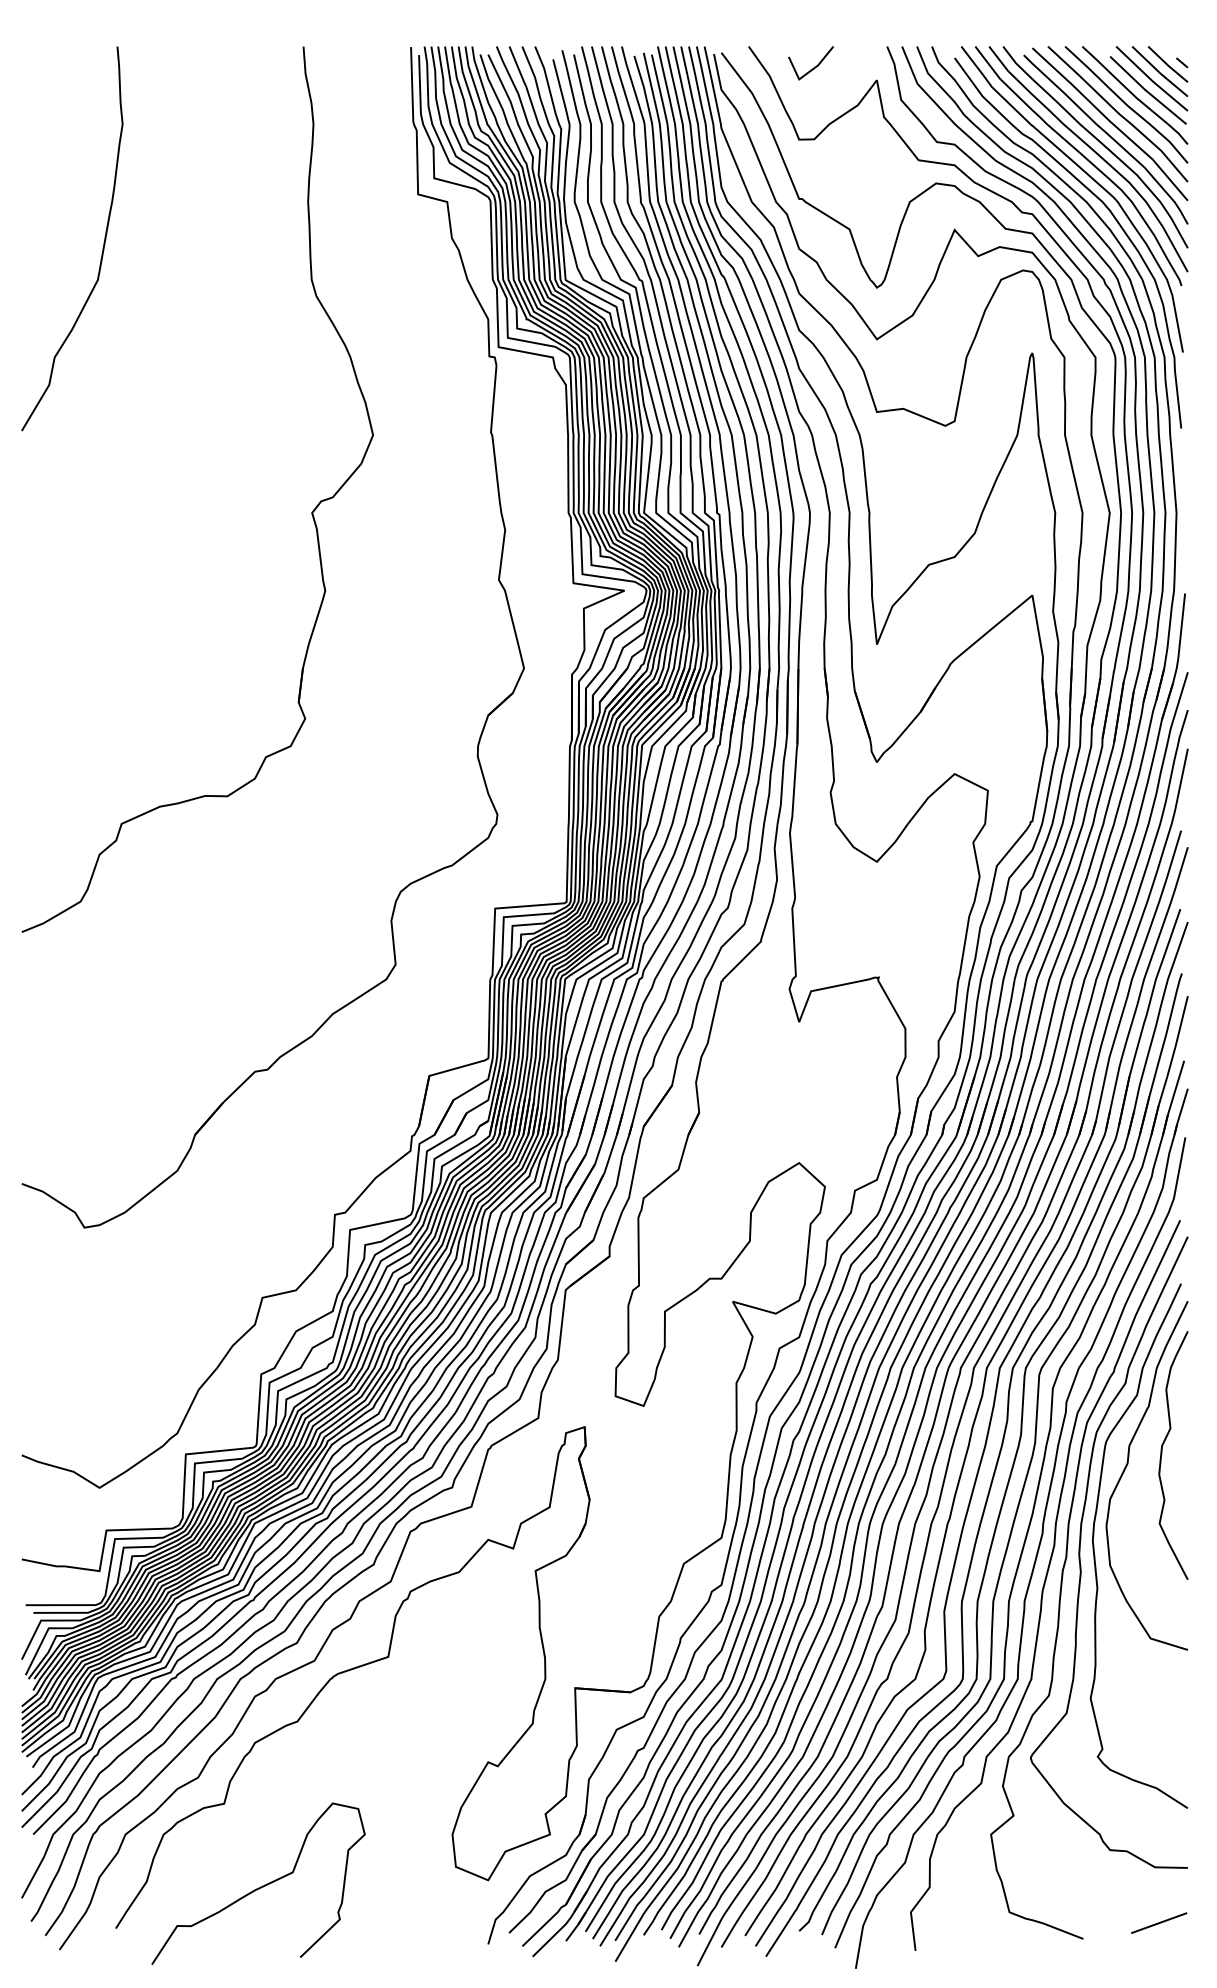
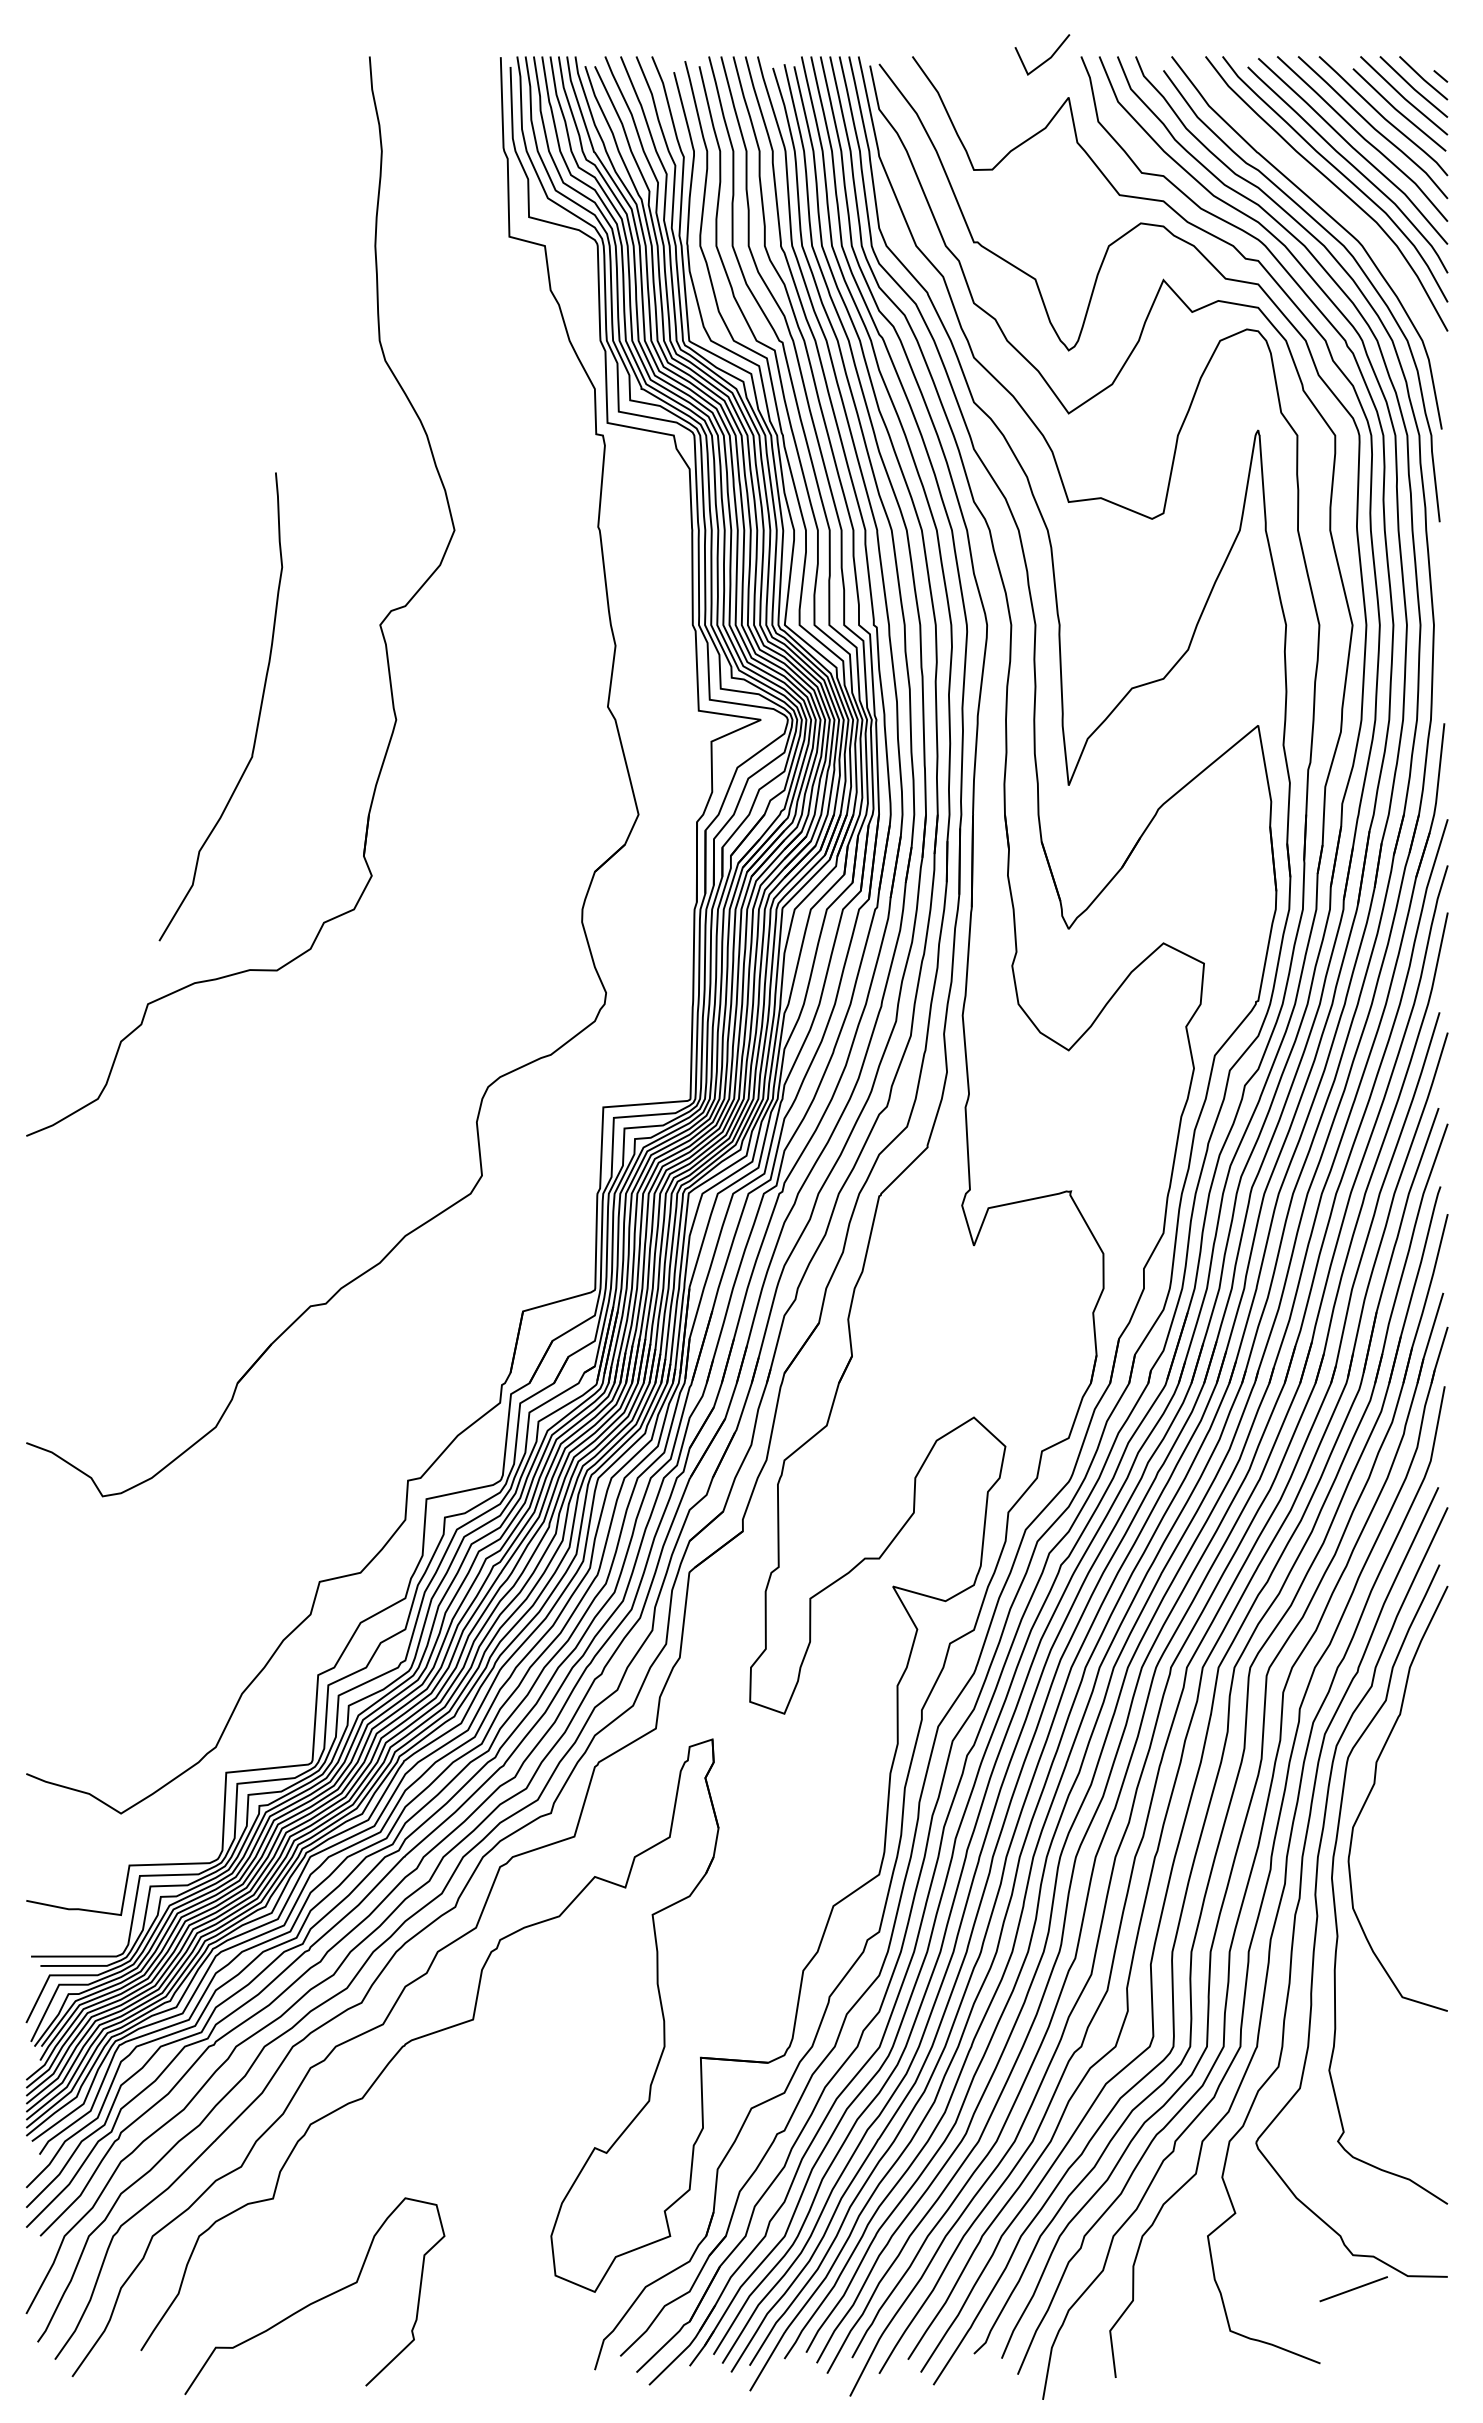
line: (815, 66) -> (1047, 58), moved
curve: (1085, 158) -> (1322, 193), removed
curve: (103, 245) -> (258, 714), moved
curve: (1162, 1455) -> (1416, 1773), removed
line: (1158, 1923) -> (1353, 2289), moved

